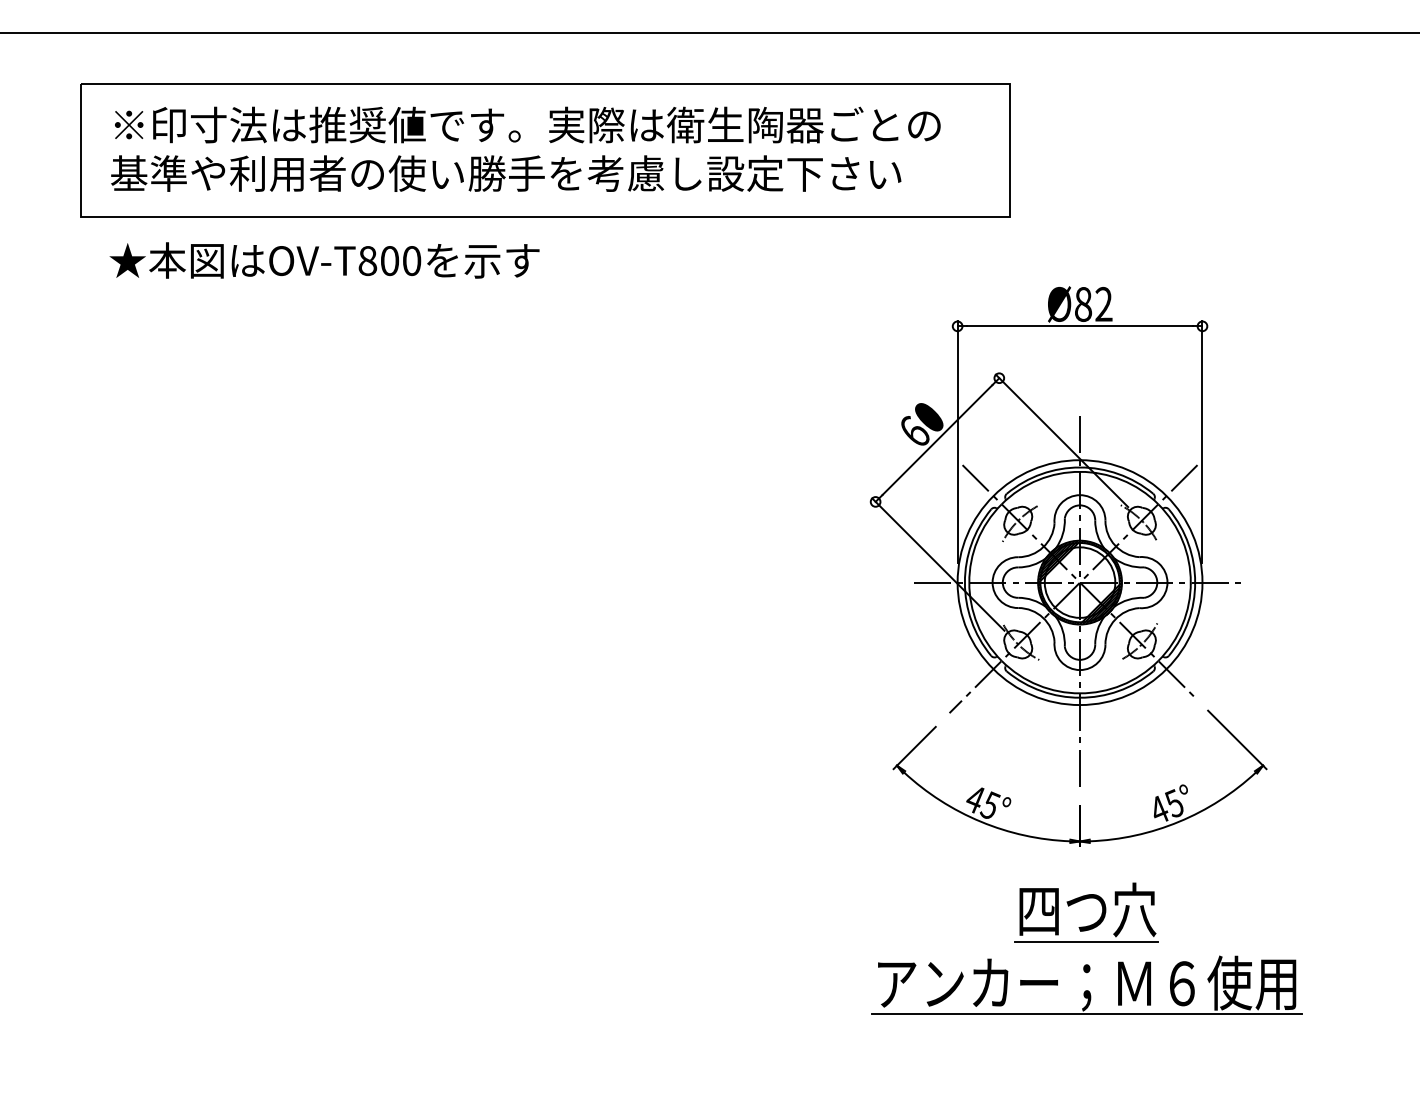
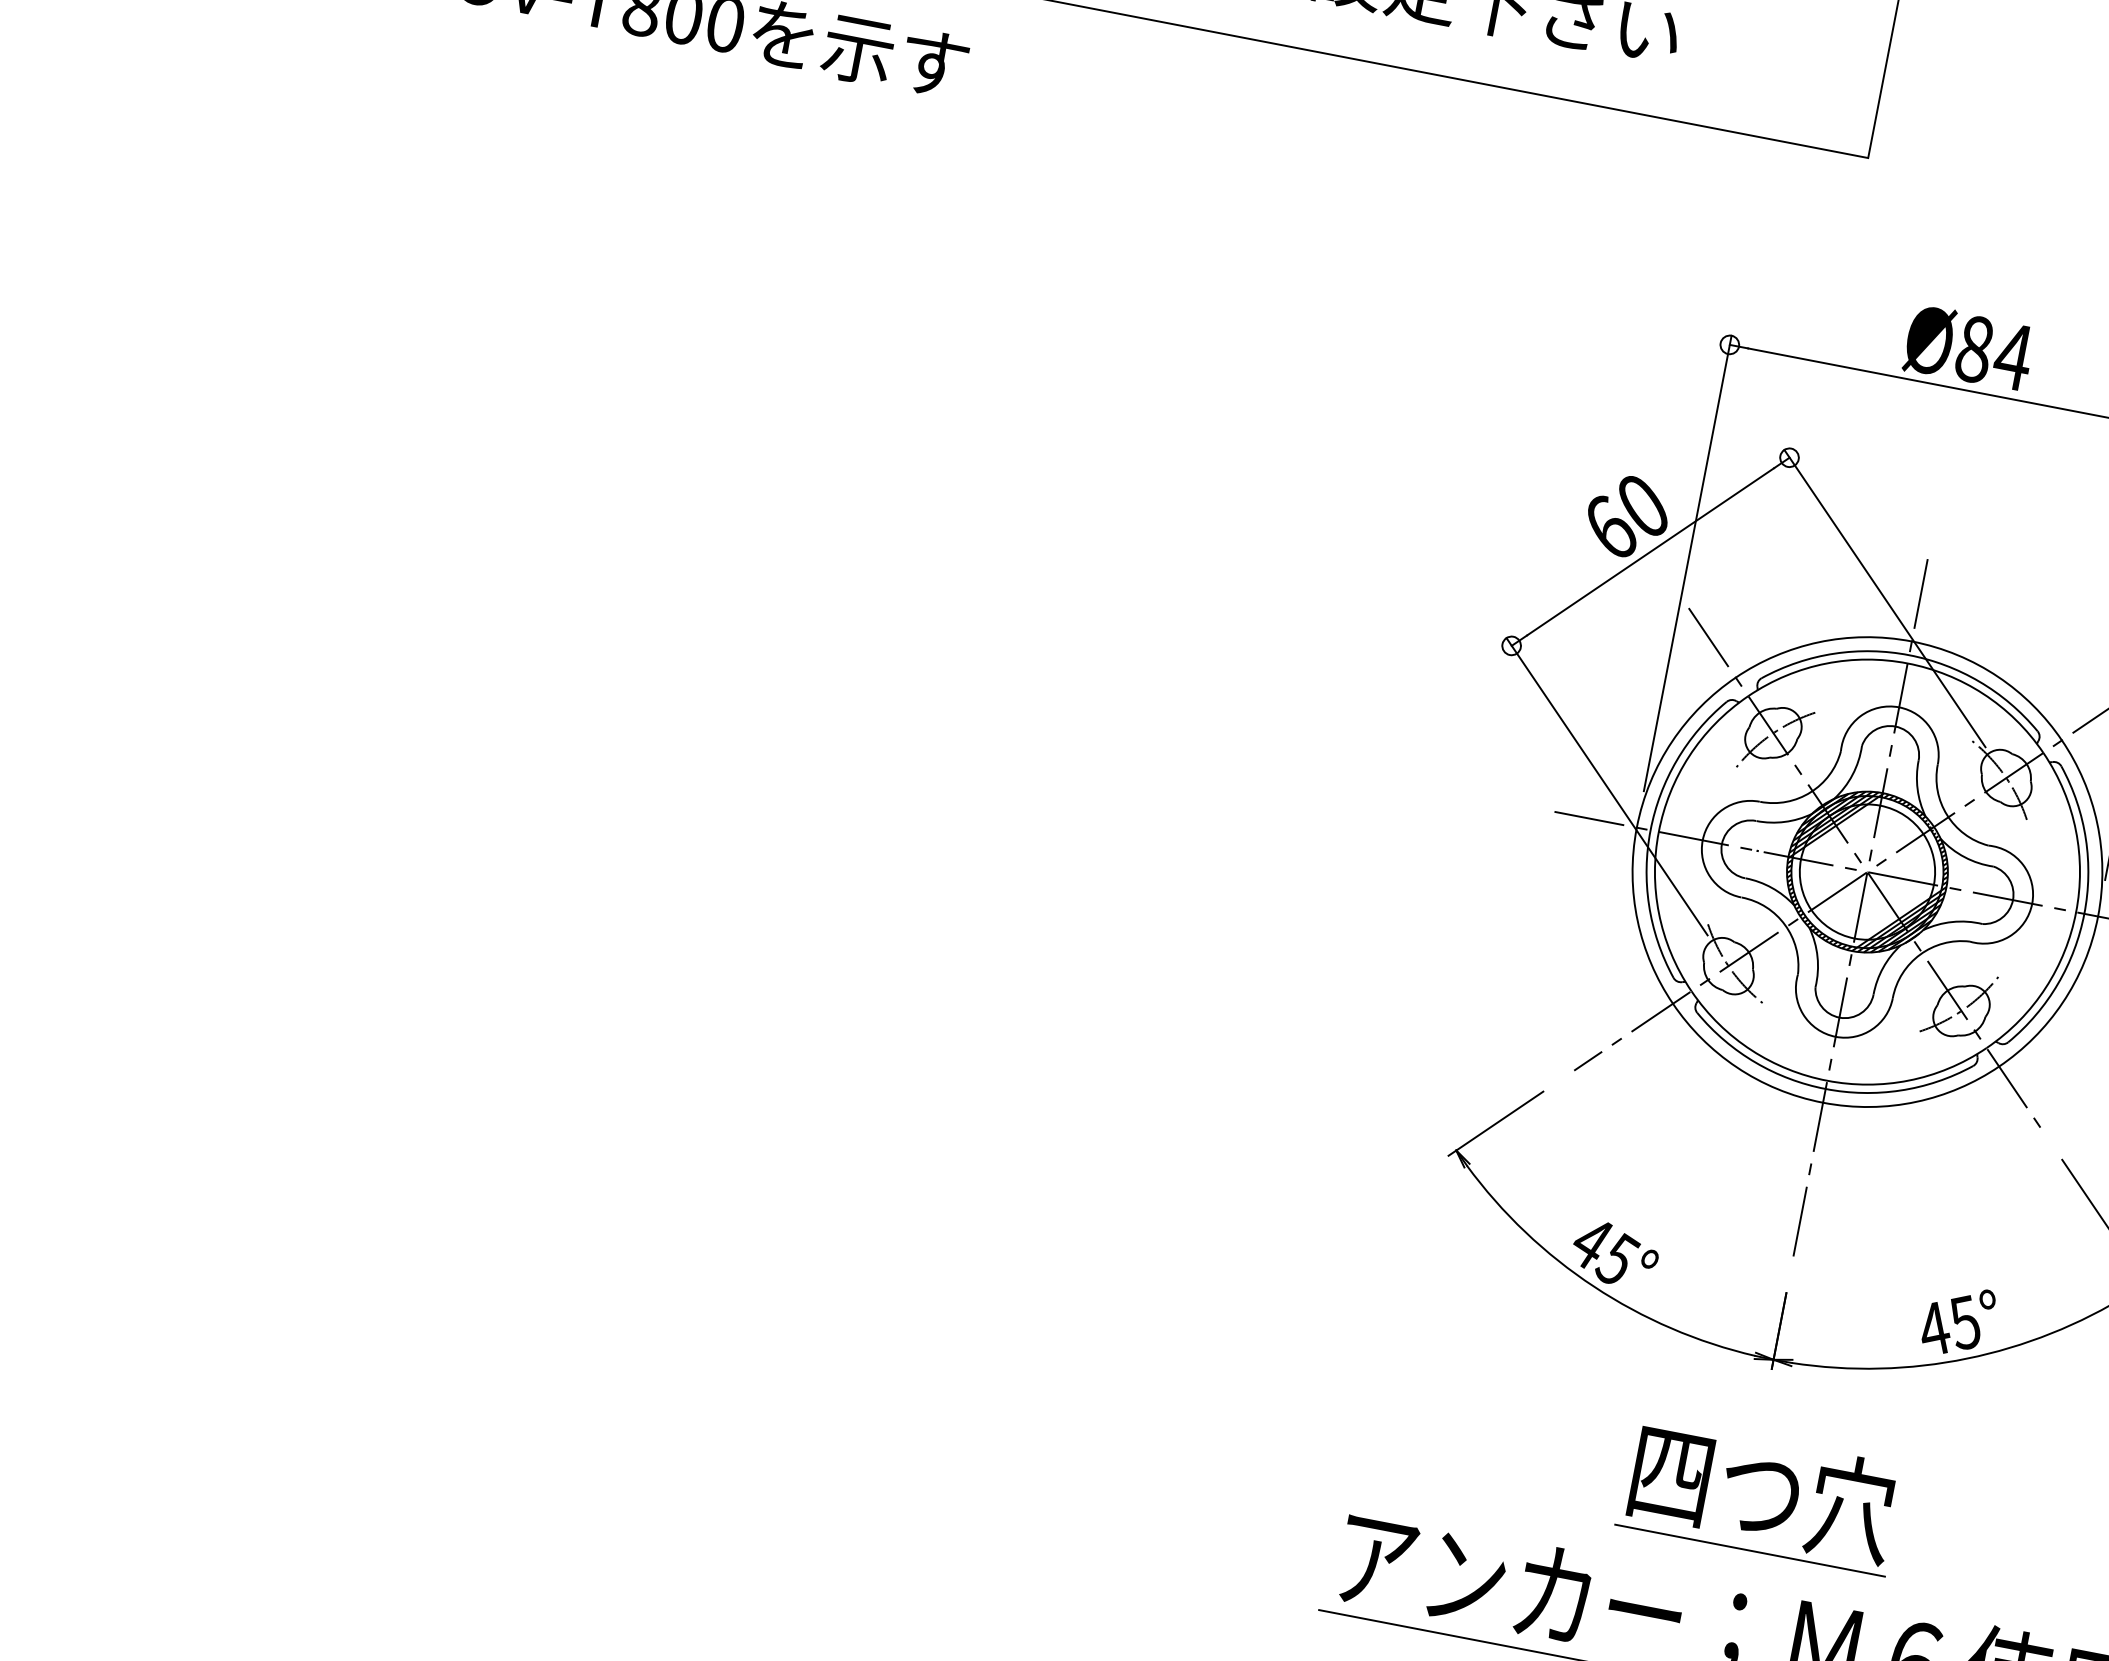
text: (1103, 303) -> (2012, 354), Ø82 -> Ø84

